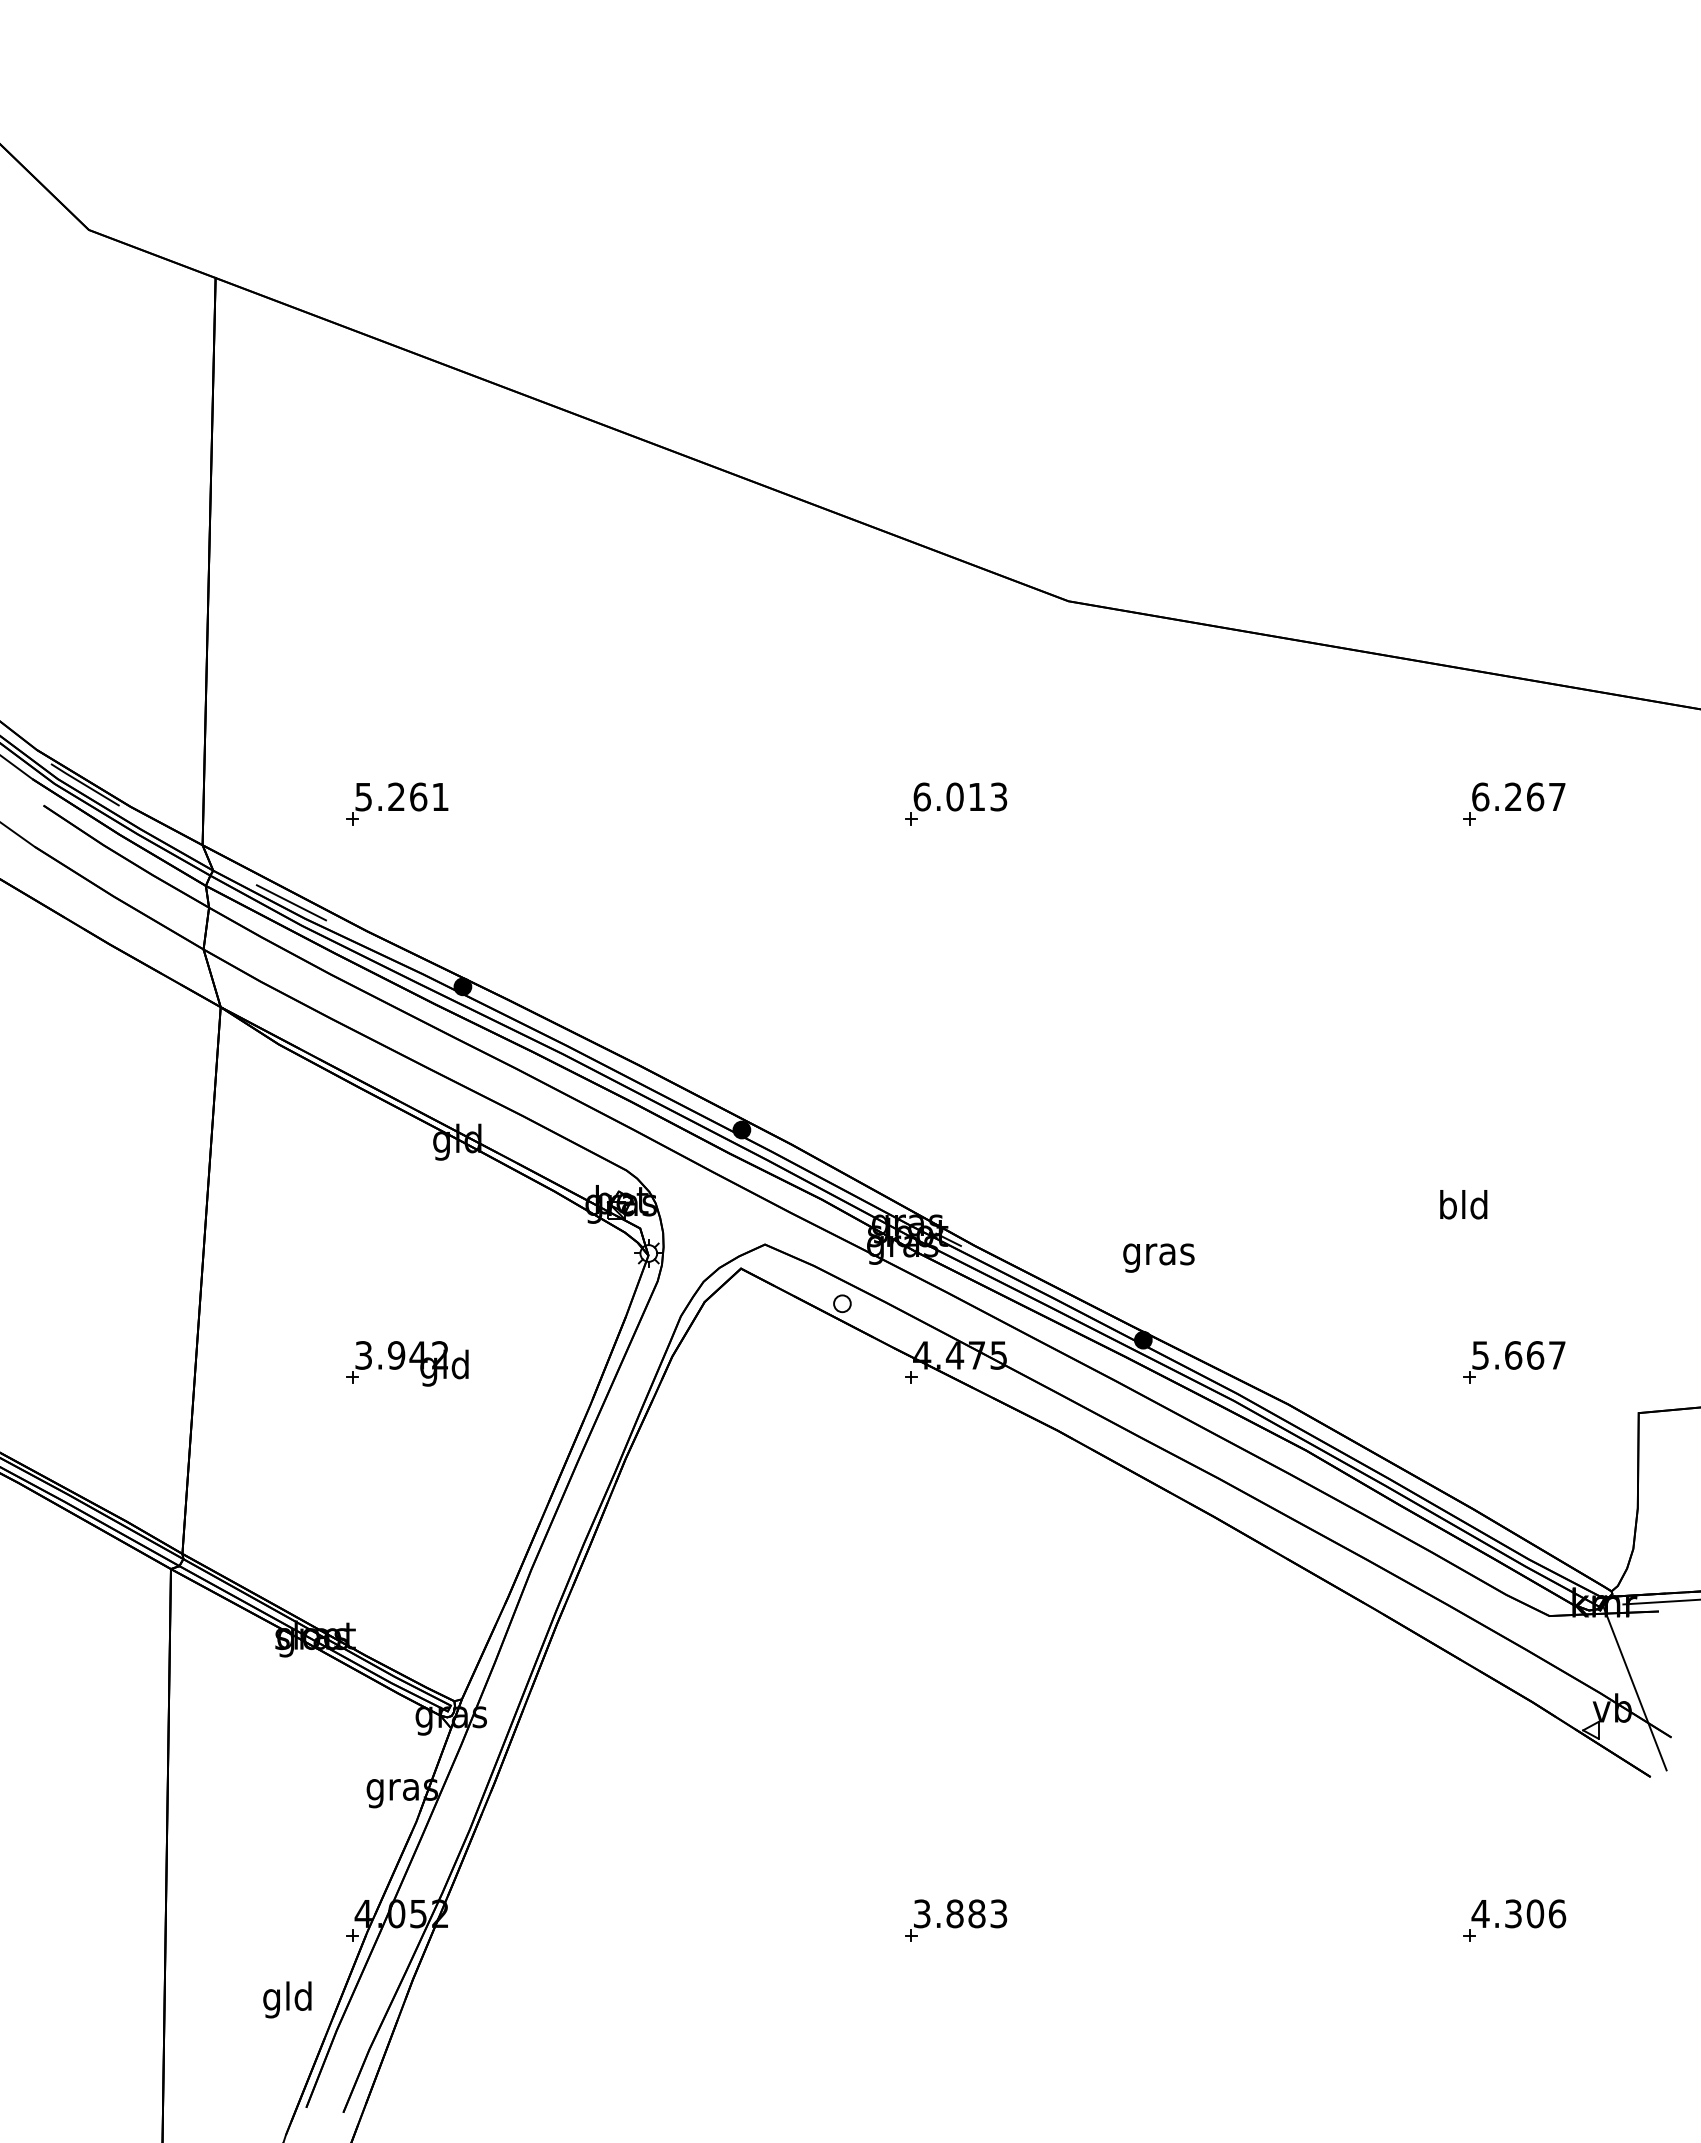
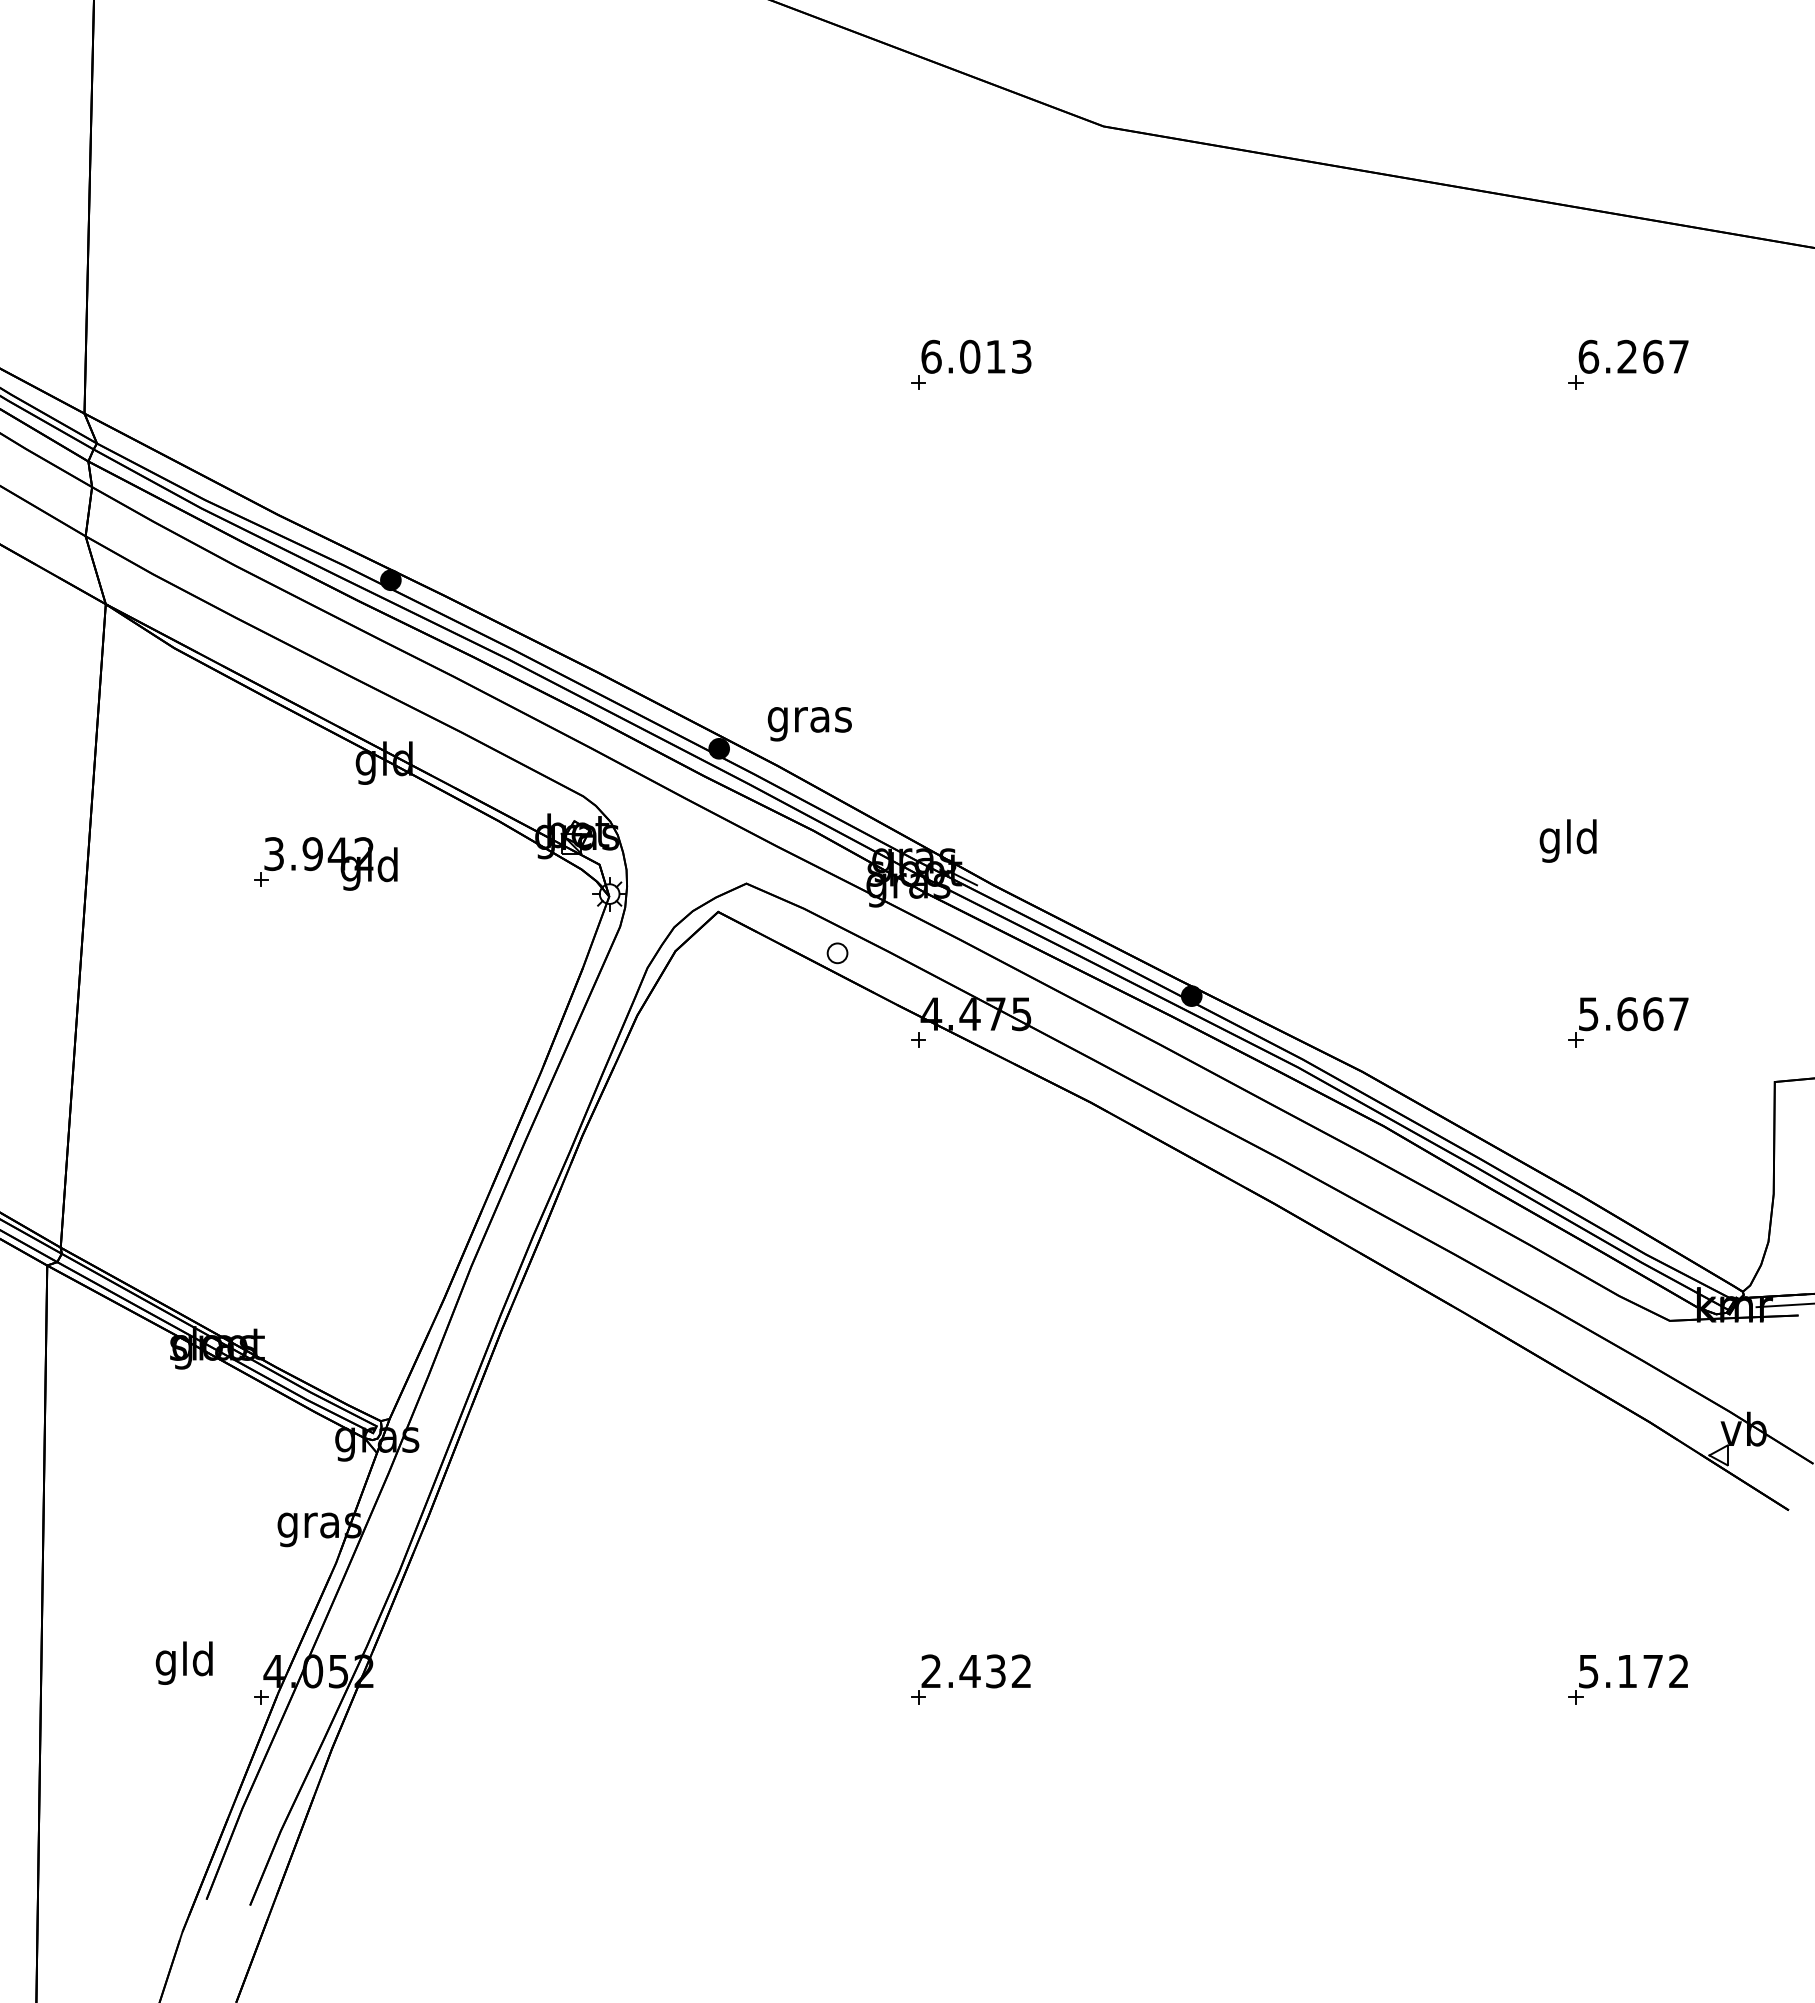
part: (397, 803) -> (313, 364), removed
line: (291, 902) -> (189, 481), removed
text: (1447, 1208) -> (1549, 841), bld -> gld
text: (1158, 1257) -> (809, 723), moved
part: (407, 1363) -> (325, 863), moved
line: (1633, 1686) -> (1768, 1403), removed
text: (960, 1913) -> (976, 1670), 3.883 -> 2.432
text: (1518, 1913) -> (1633, 1670), 4.306 -> 5.172
text: (287, 1999) -> (184, 1662), moved

